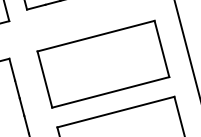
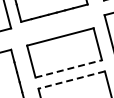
line: (112, 91) -> (69, 68), solid -> dashed
line: (115, 112) -> (71, 80), solid -> dashed

